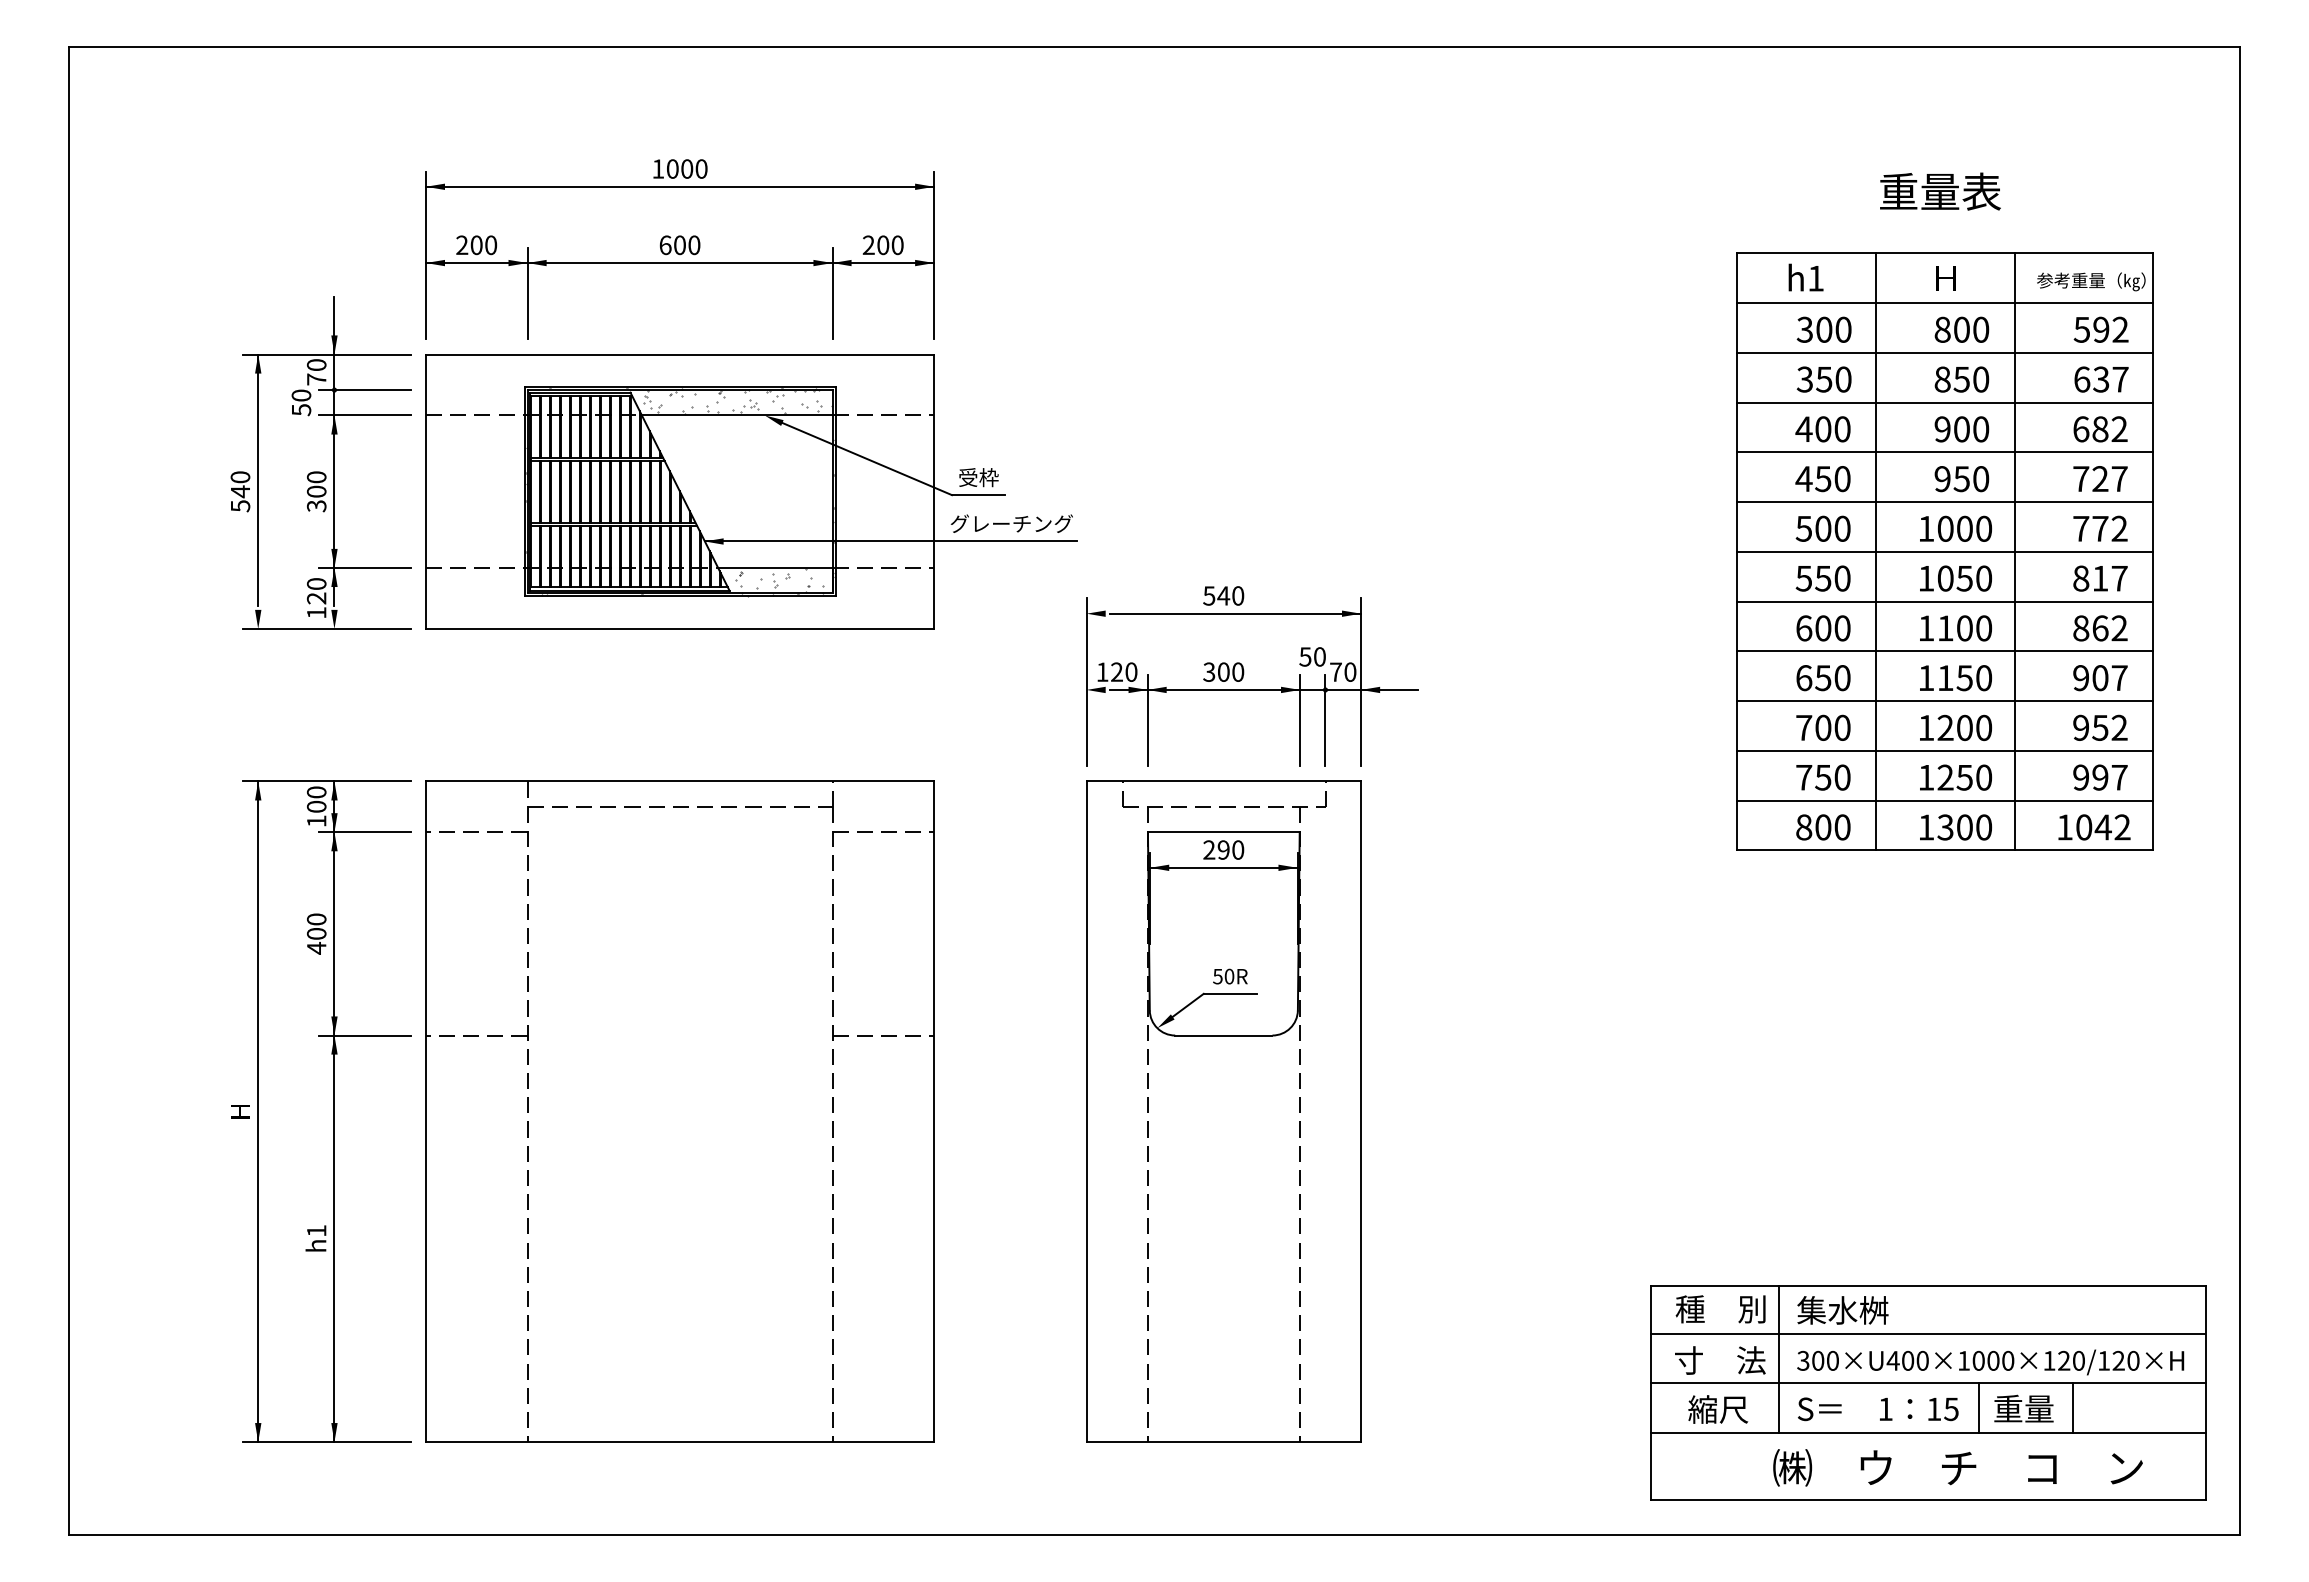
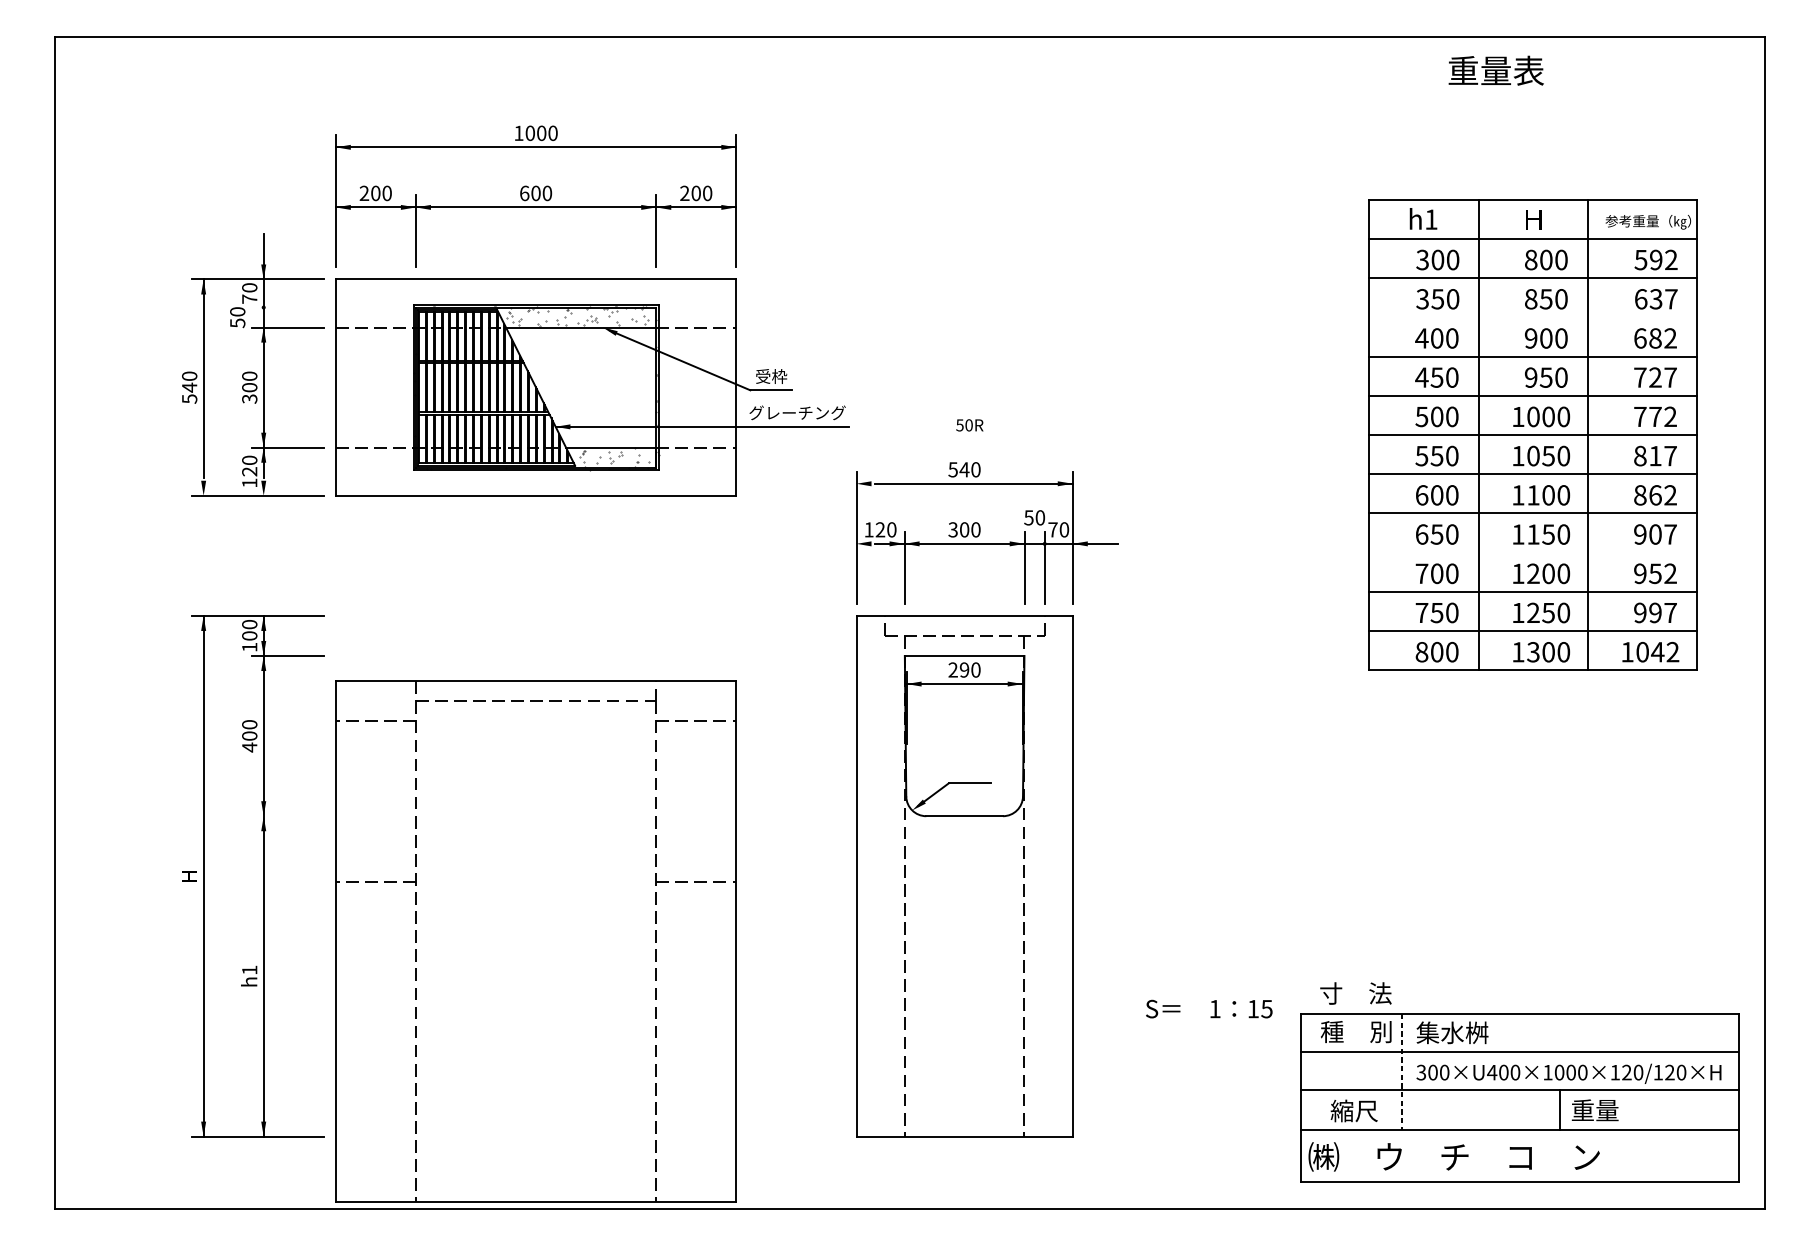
text: (1940, 191) -> (1496, 70), moved
line: (364, 390) -> (287, 307), removed
line: (1945, 402) -> (1533, 317), removed
line: (1945, 701) -> (1533, 552), removed
text: (1230, 976) -> (969, 425), moved
line: (364, 1035) -> (287, 816), removed
part: (679, 1111) -> (535, 941), moved
text: (1720, 1360) -> (1356, 993), moved
line: (1778, 1360) -> (1401, 1072), solid -> dashed
line: (2072, 1408) -> (1633, 1110), removed
text: (1878, 1409) -> (1209, 1009), moved
text: (1957, 1467) -> (1453, 1156), moved

